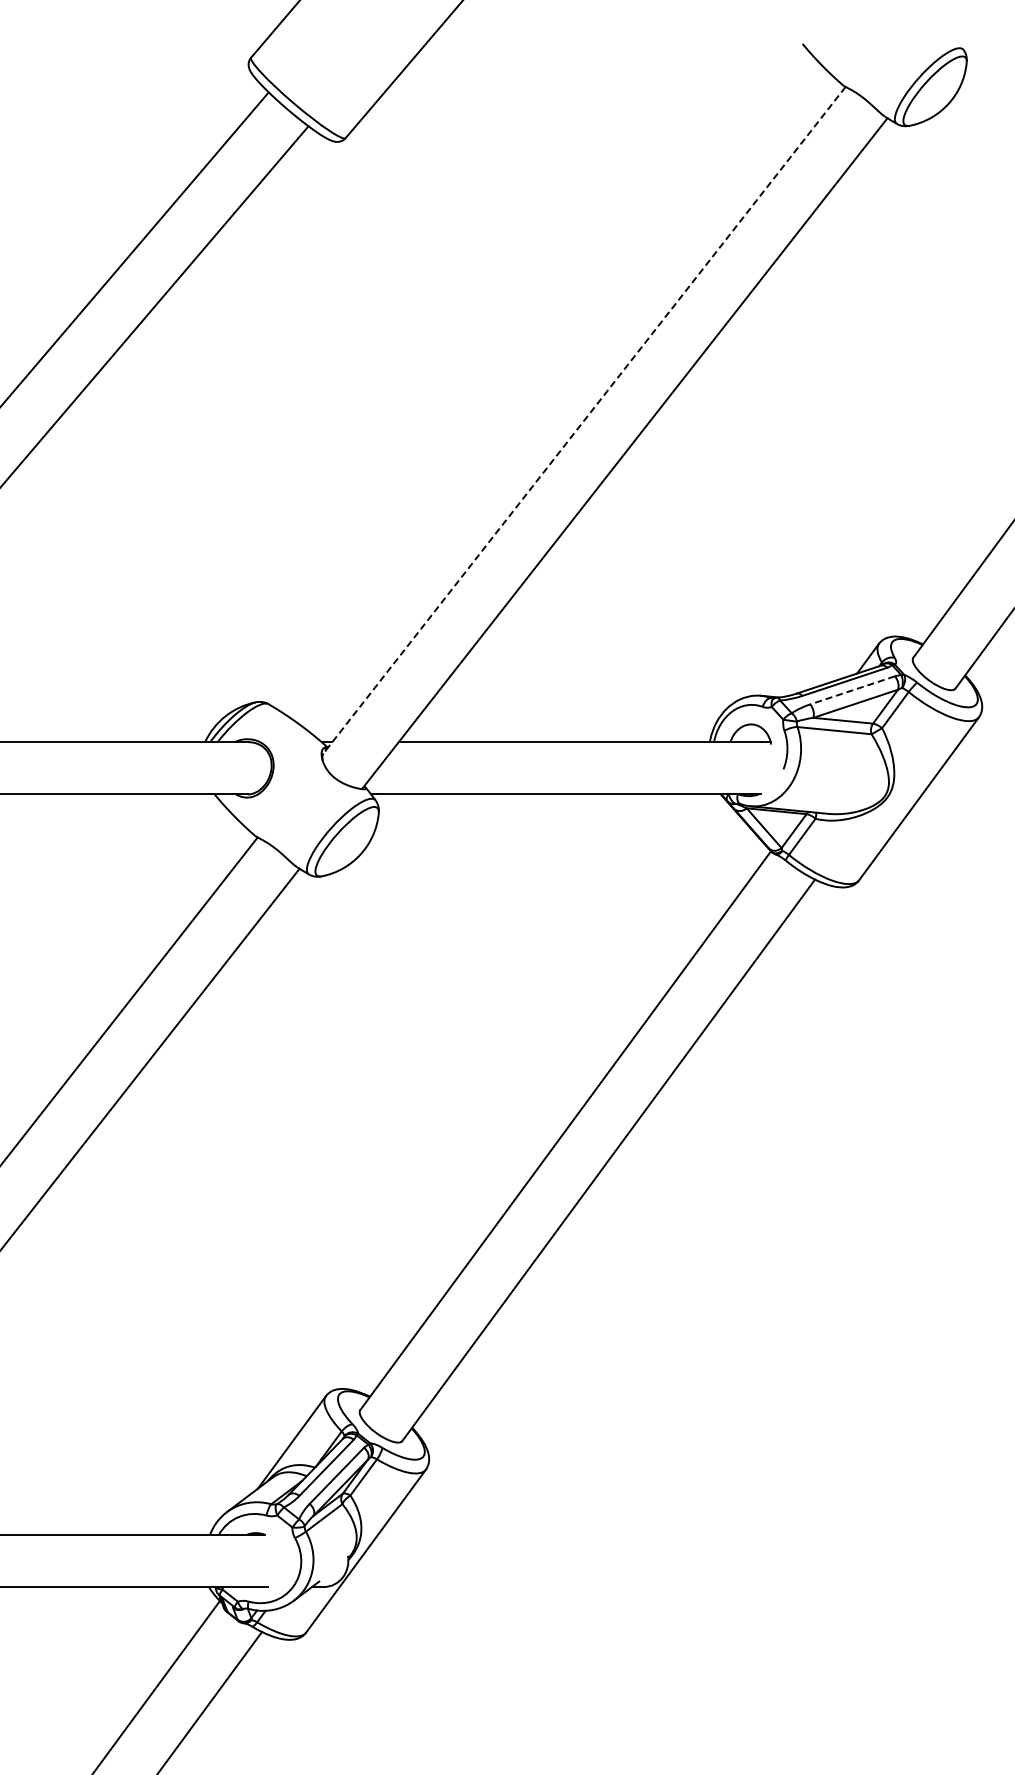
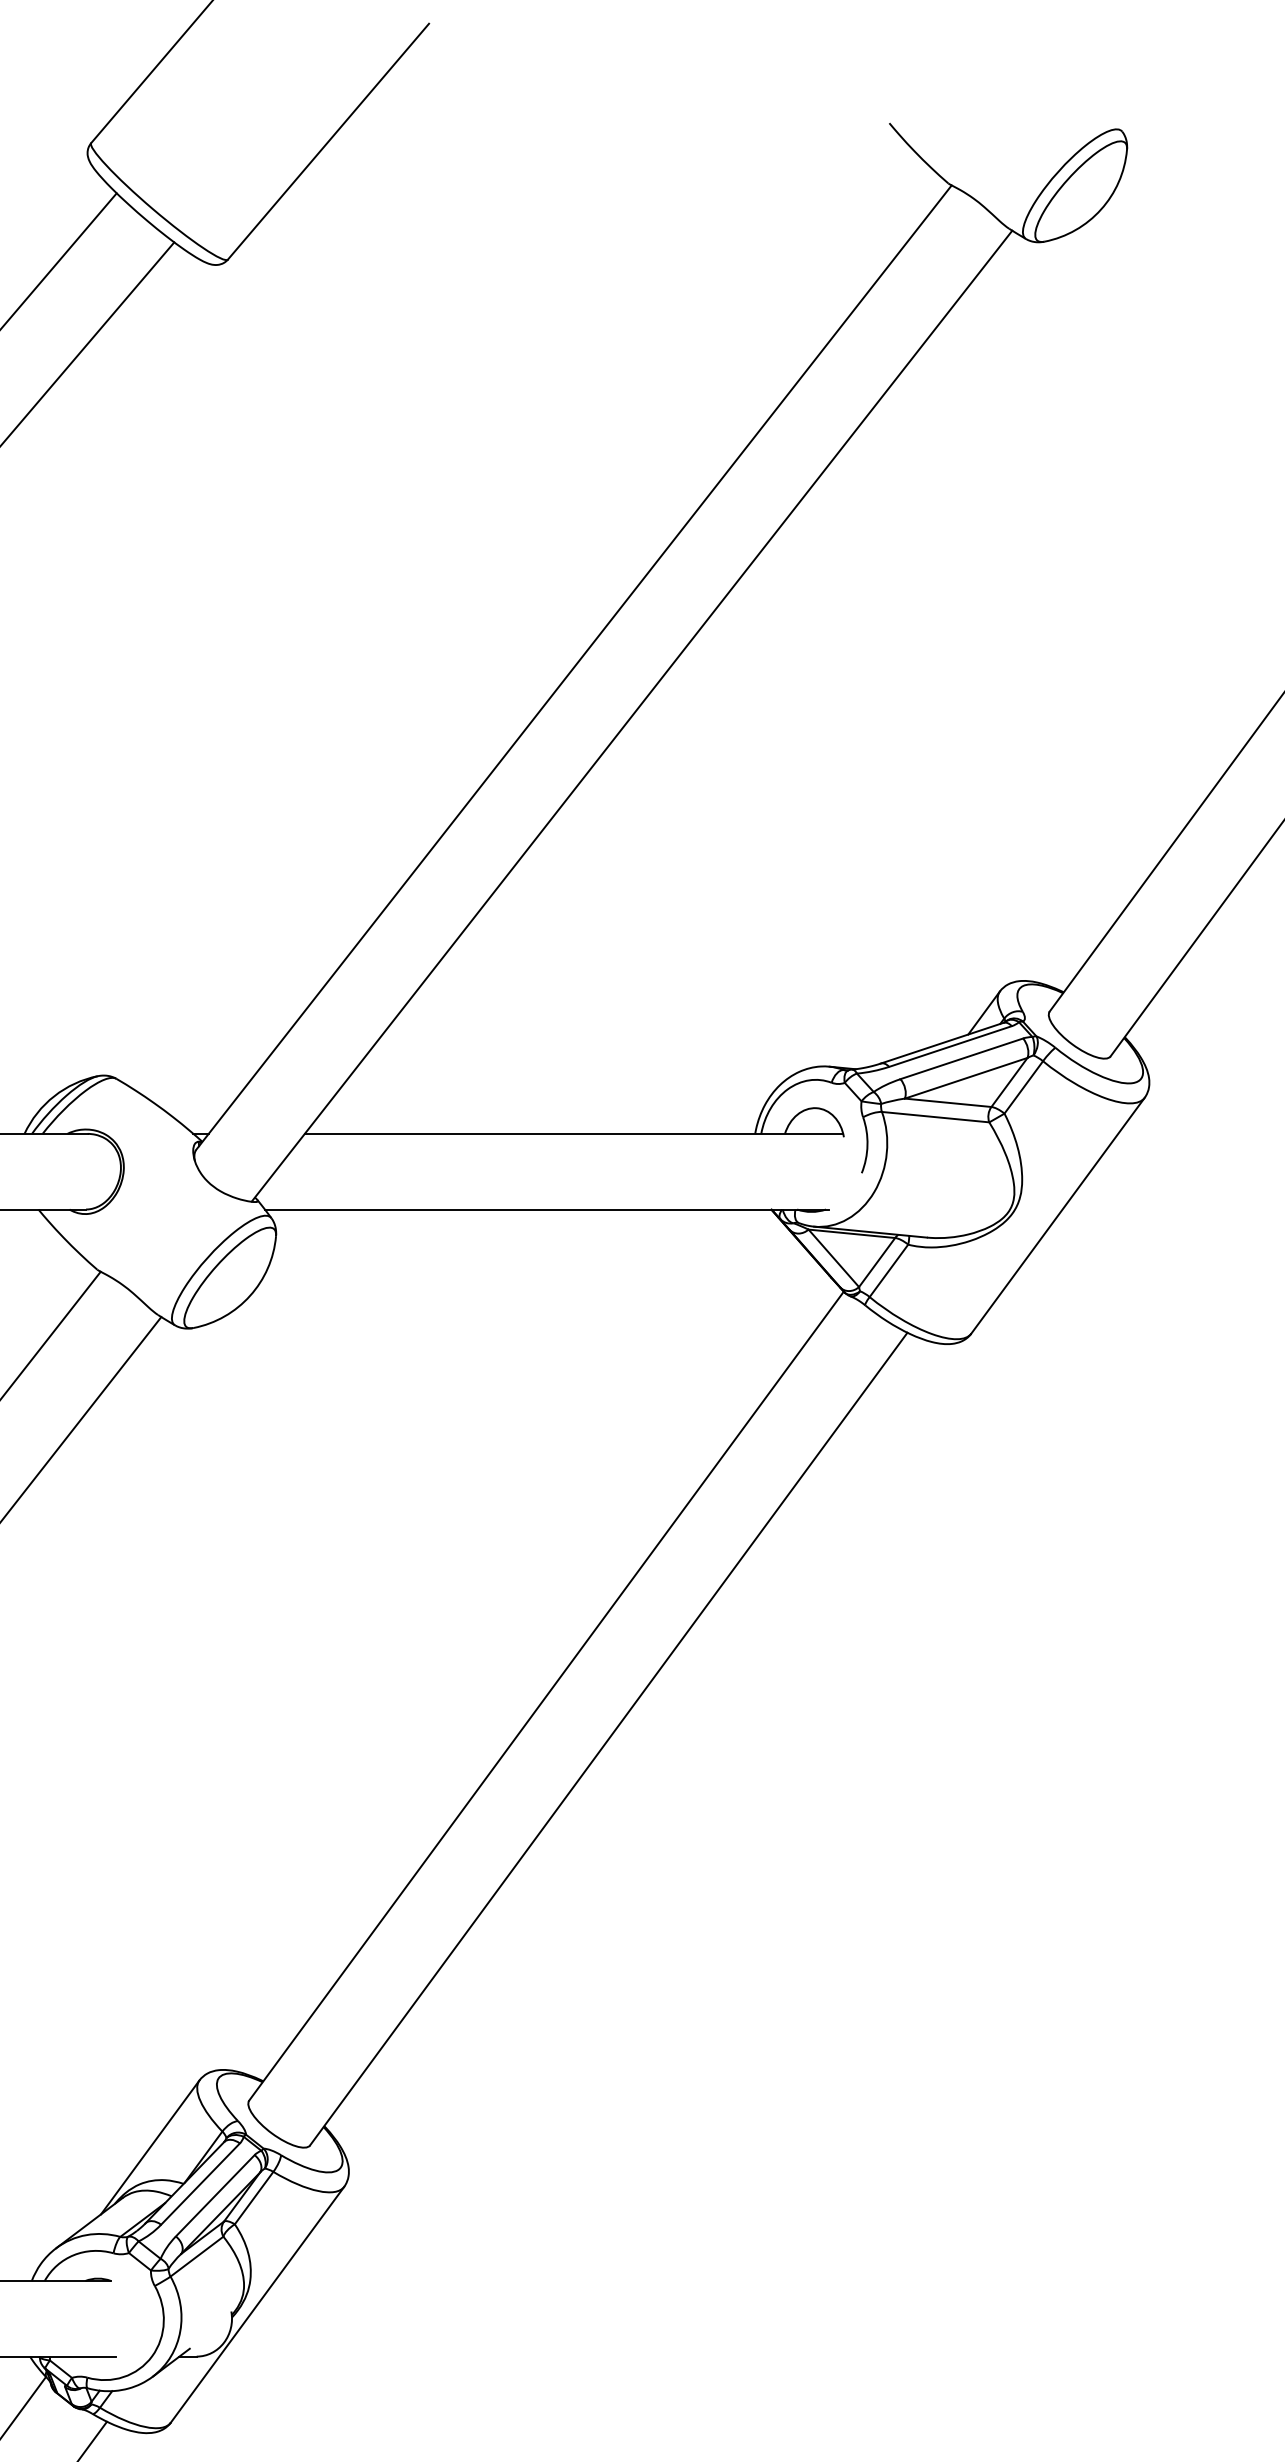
line: (584, 420) -> (573, 668), dashed -> solid
line: (852, 690) -> (961, 1059), dashed -> solid

